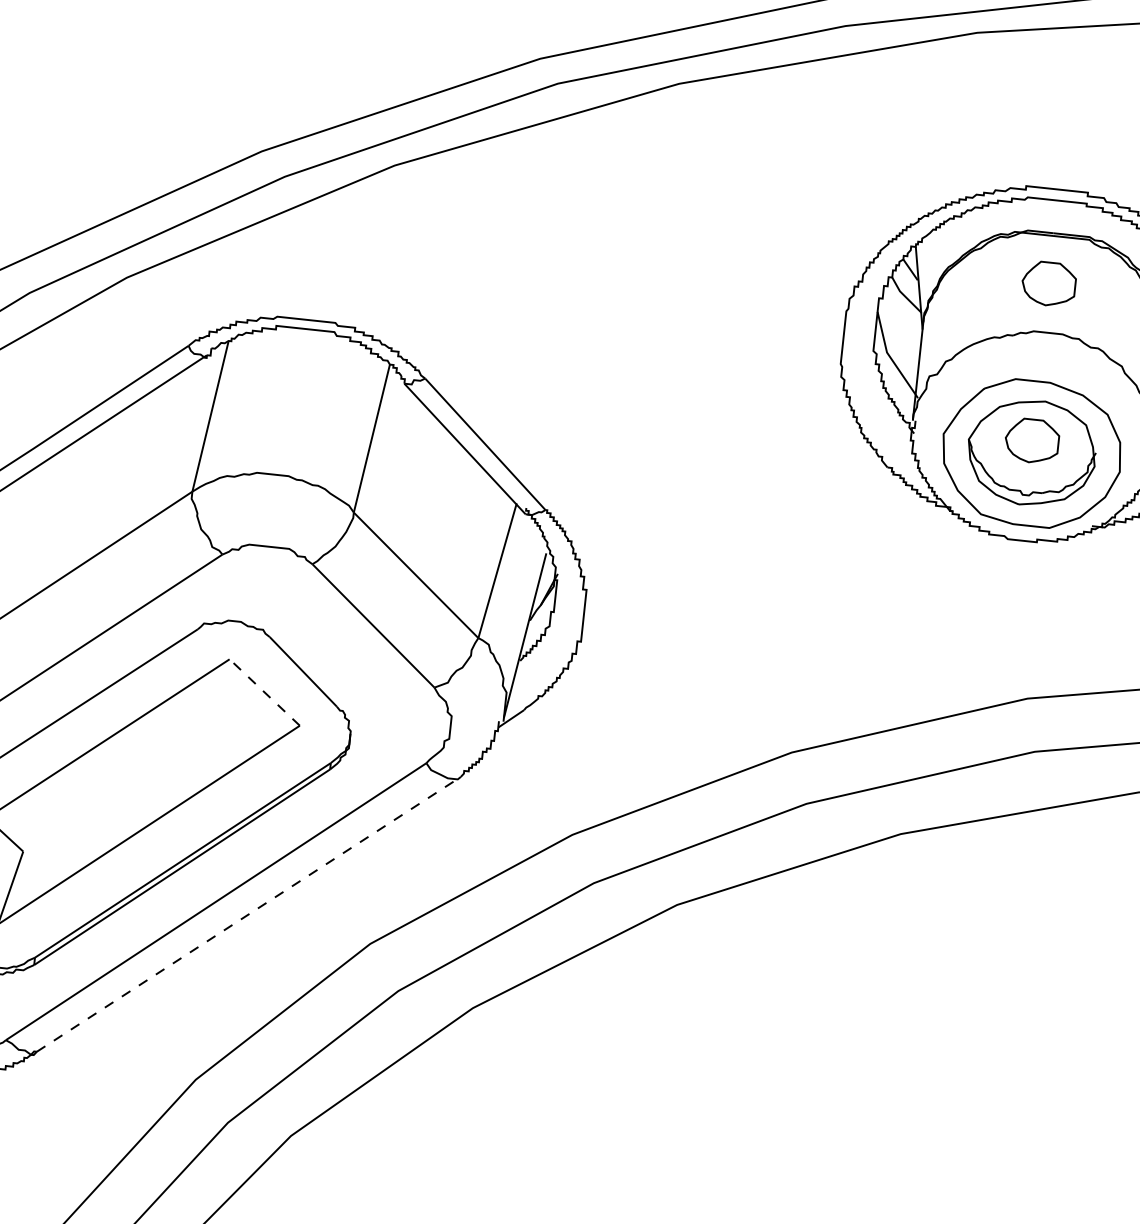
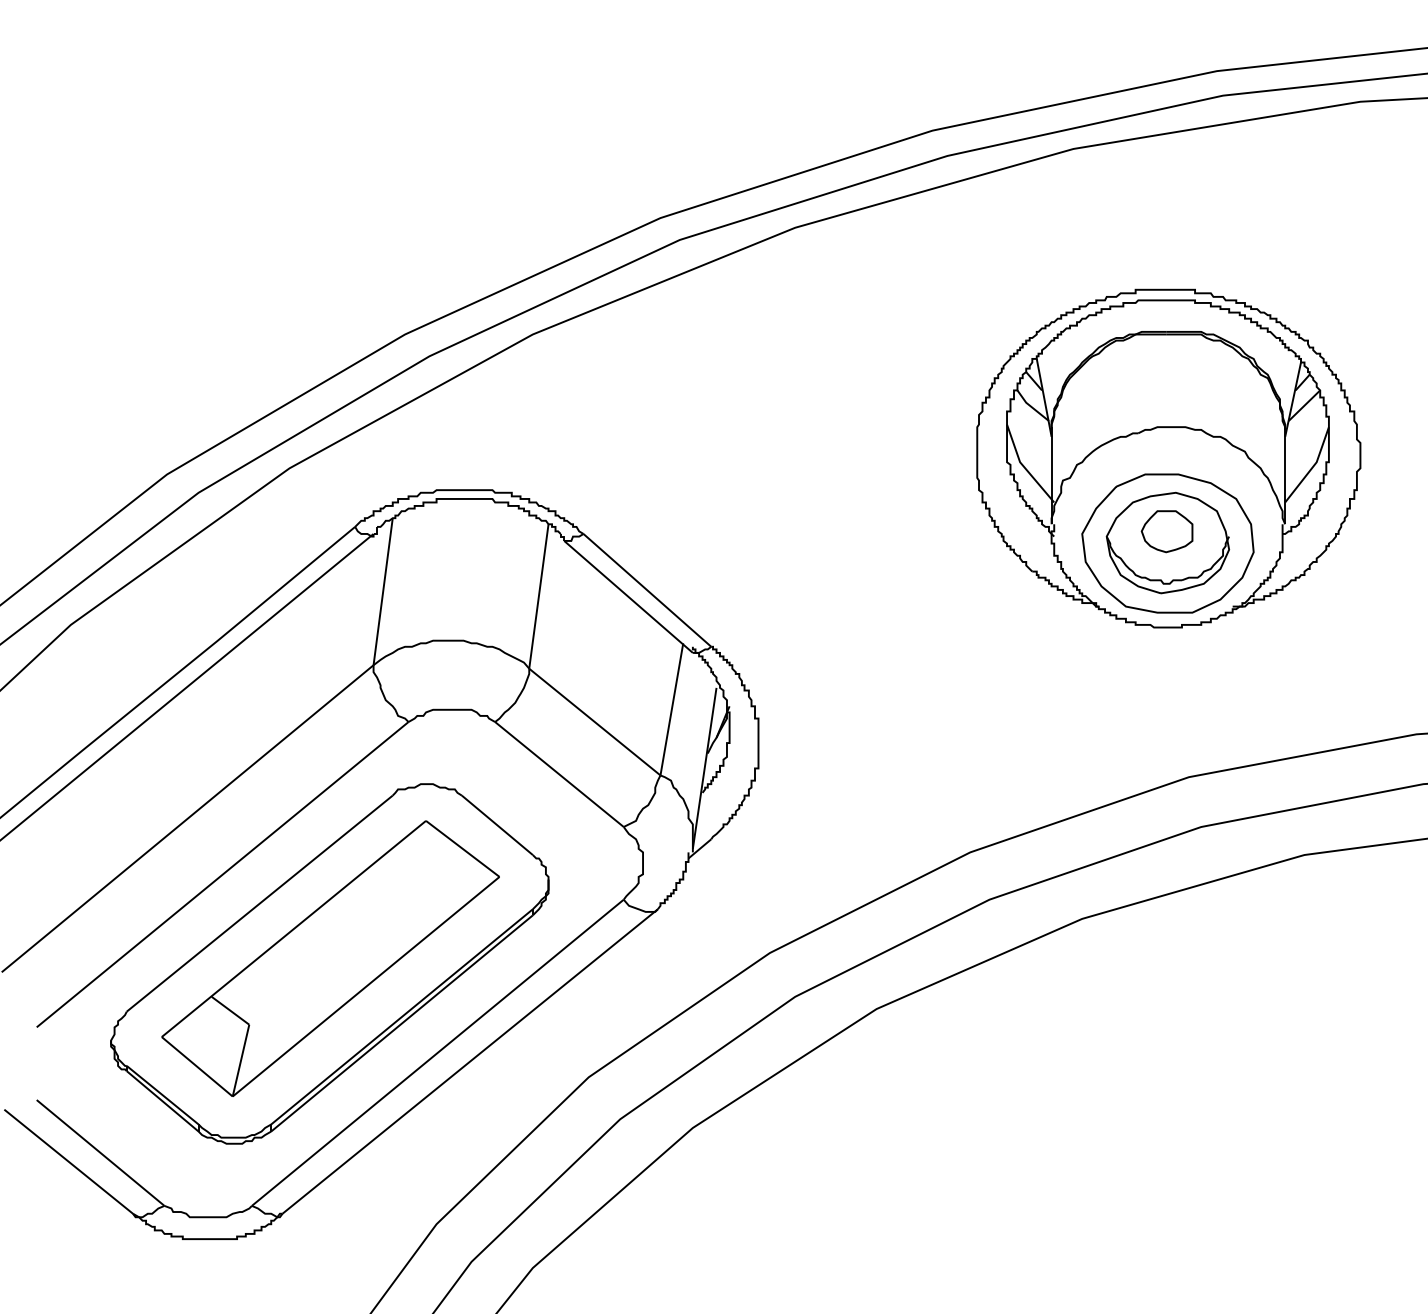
part: (1048, 283) -> (1166, 380), removed
line: (264, 692) -> (462, 848), dashed -> solid
line: (249, 914) -> (470, 1061), dashed -> solid

